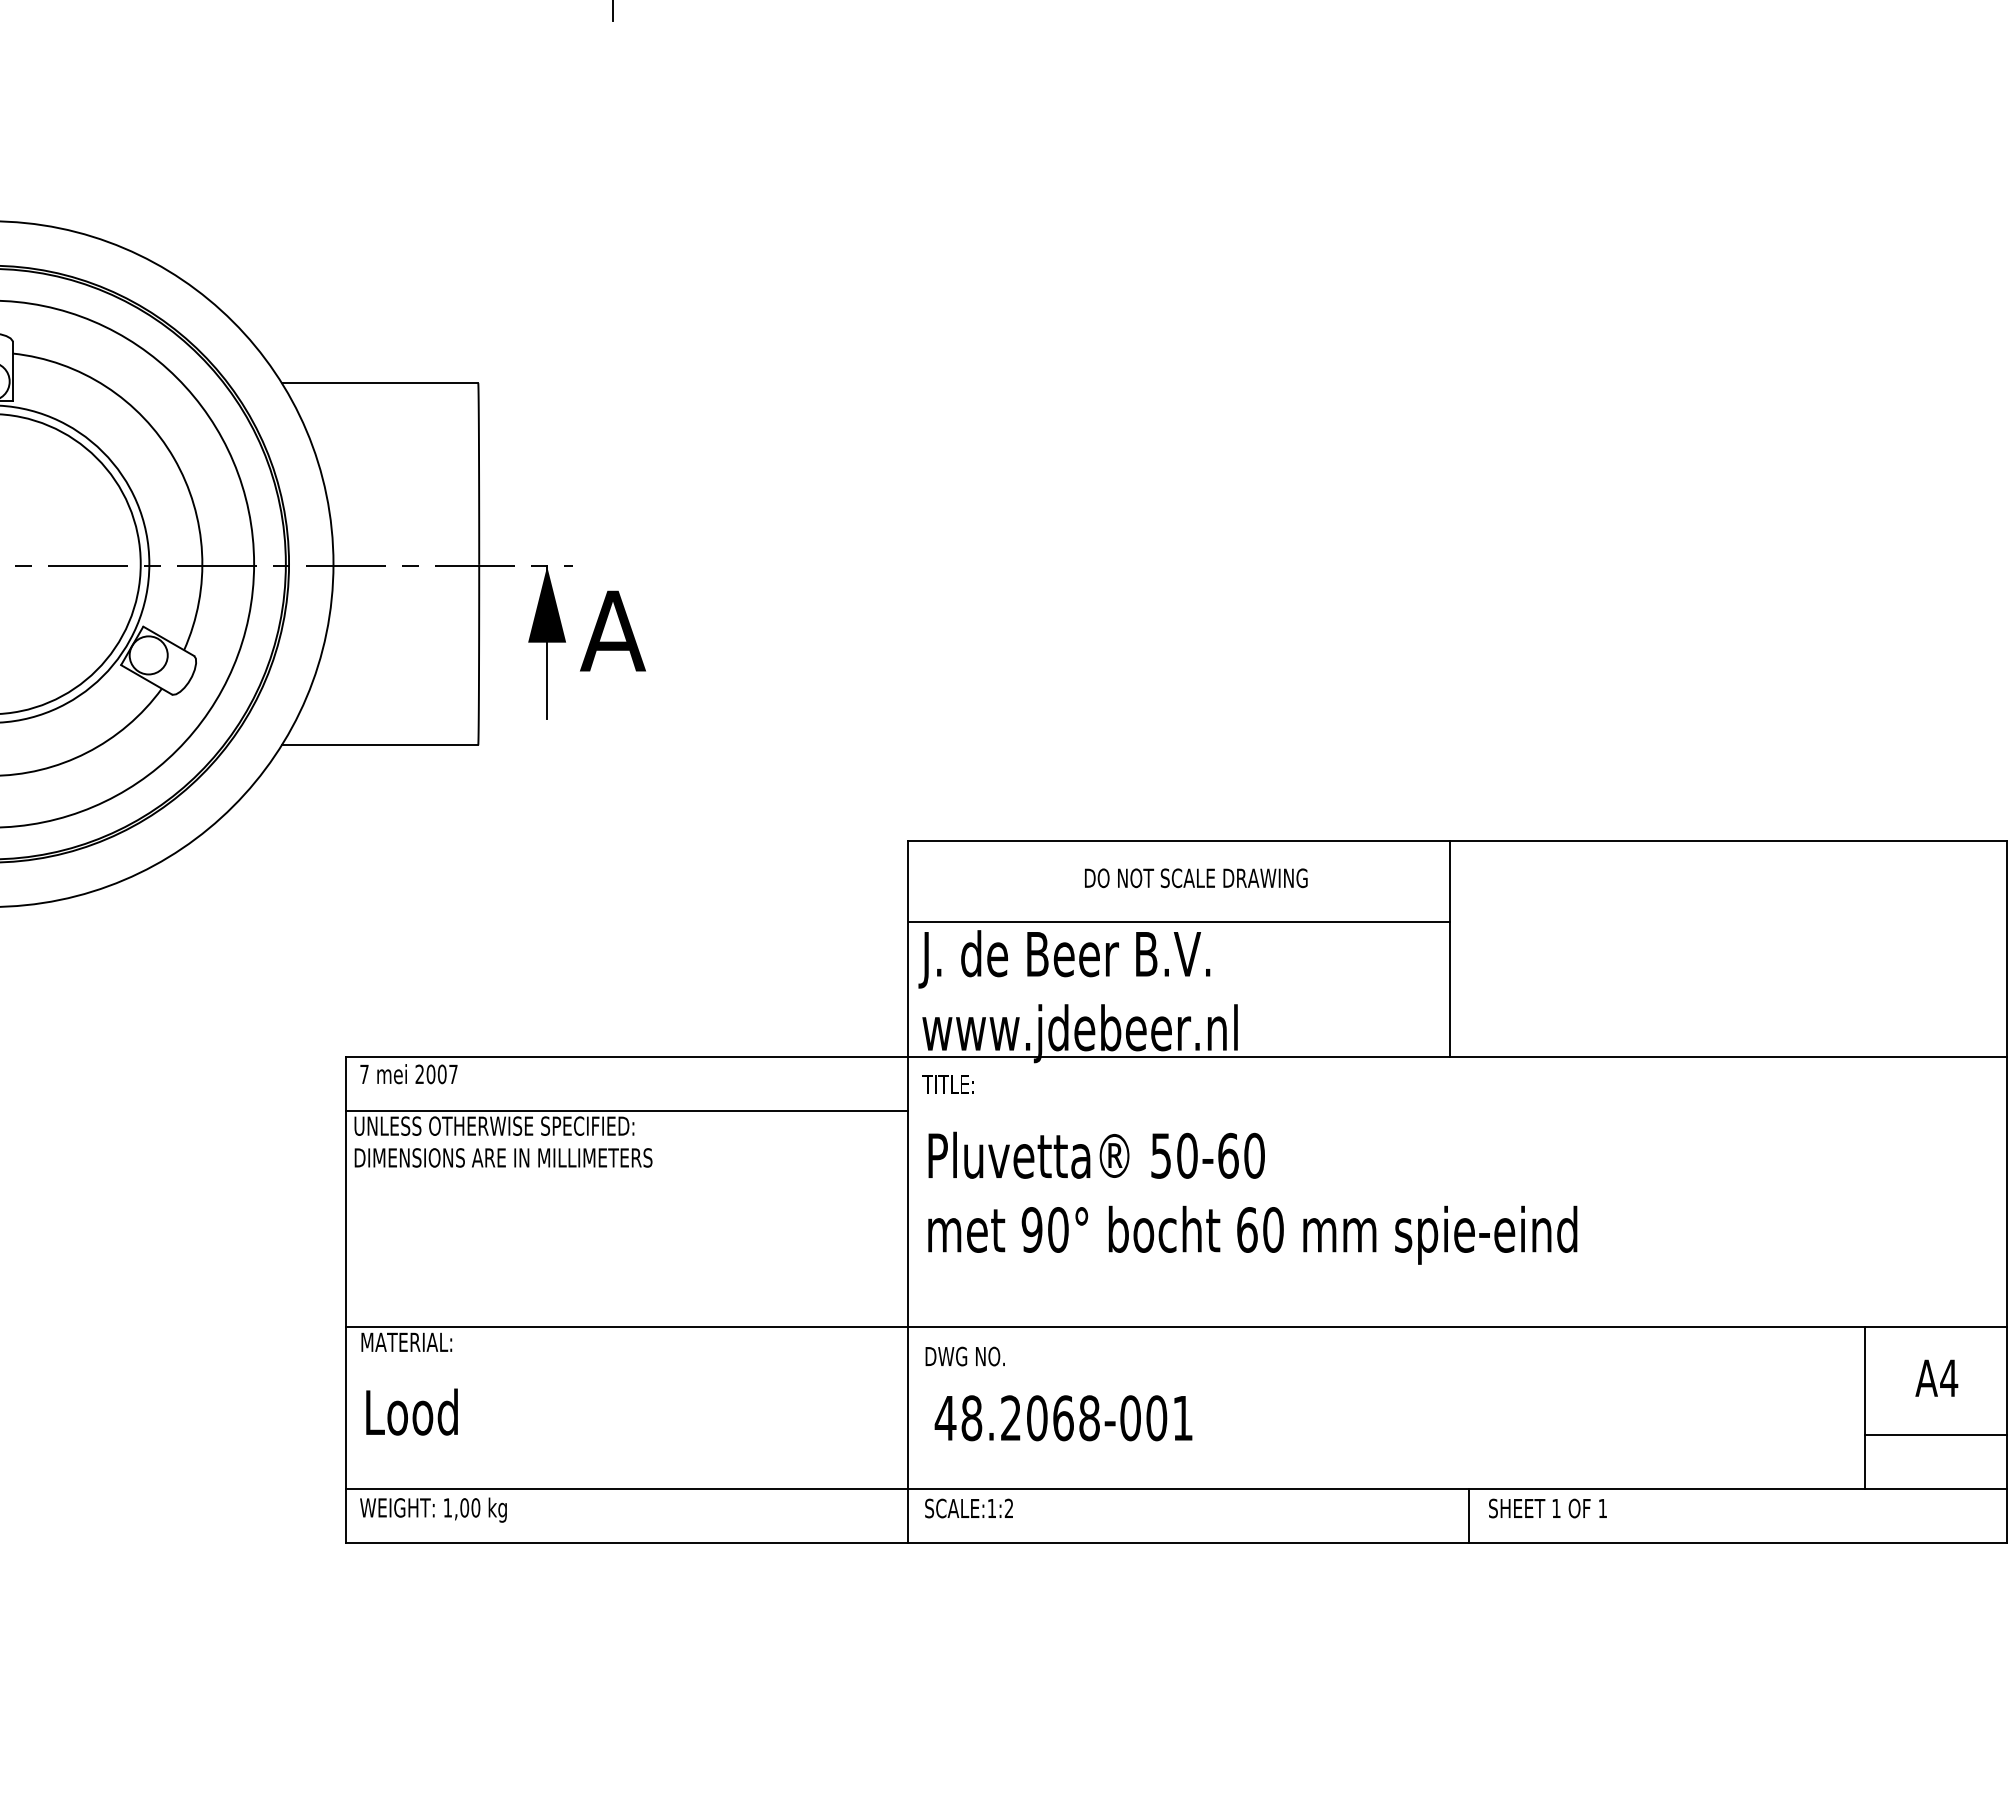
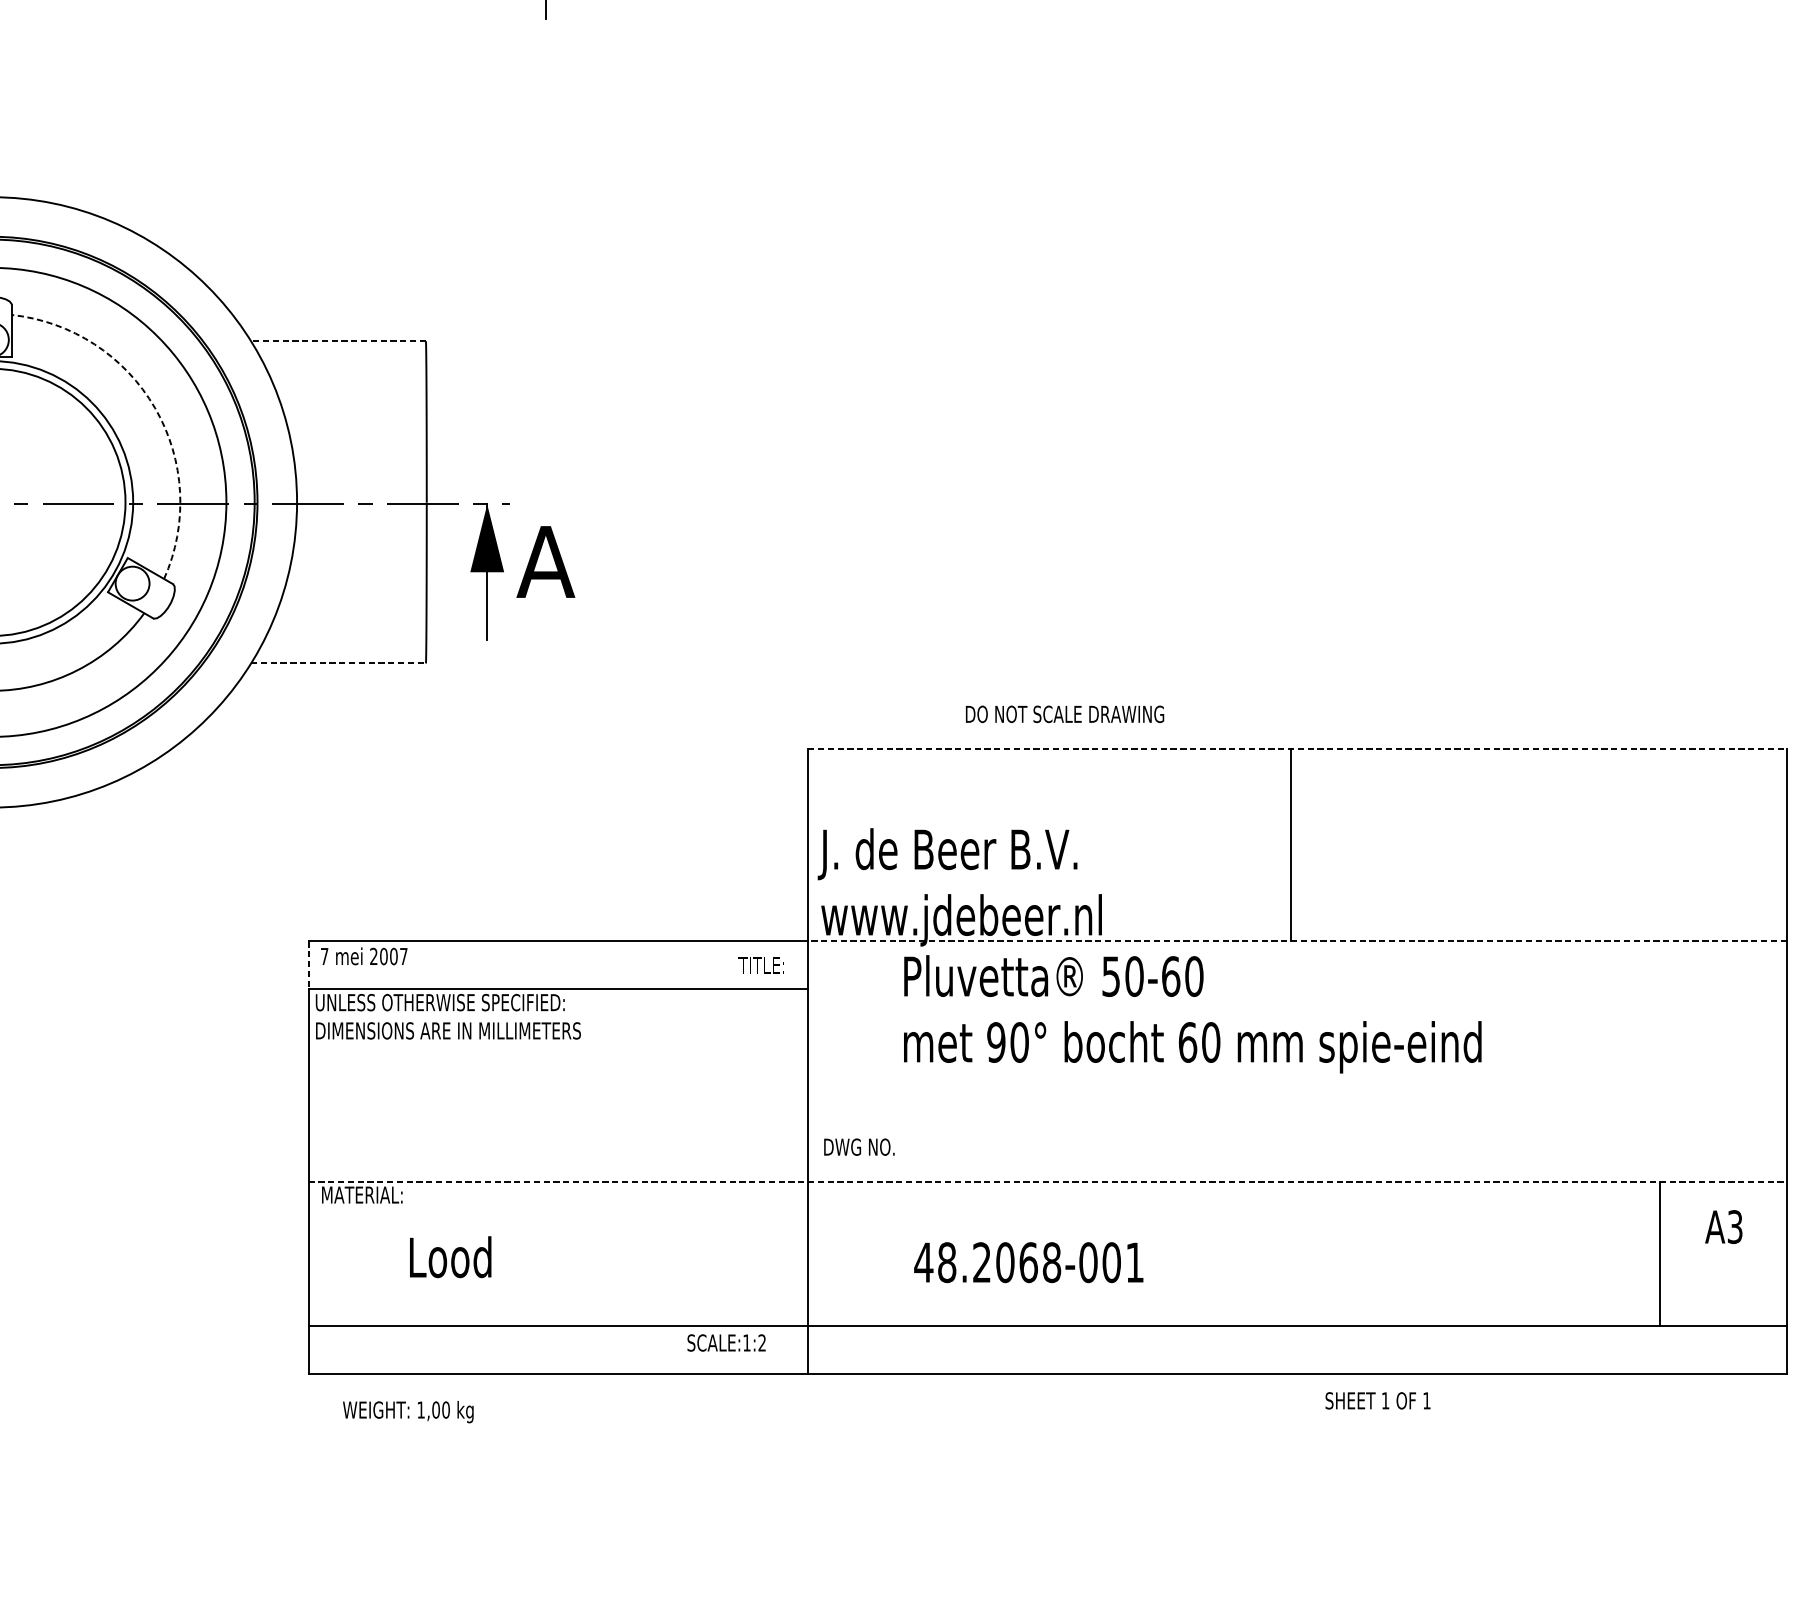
line: (379, 383) -> (338, 341), solid -> dashed
arc: (174, 458) -> (155, 408), solid -> dashed
line: (380, 745) -> (338, 663), solid -> dashed
line: (1457, 841) -> (1297, 749), solid -> dashed
text: (1196, 878) -> (1065, 714), moved
line: (1179, 922) -> (1050, 821), removed
line: (1457, 1057) -> (1297, 941), solid -> dashed
line: (346, 1084) -> (308, 965), solid -> dashed
text: (947, 1084) -> (760, 965), moved
text: (1252, 1197) -> (1192, 1013), moved
line: (1177, 1327) -> (1048, 1181), solid -> dashed
text: (964, 1356) -> (858, 1147), moved
text: (1949, 1378) -> (1735, 1227), A4 -> A3
text: (411, 1411) -> (450, 1256), moved
text: (1063, 1418) -> (1028, 1262), moved
line: (1936, 1435) -> (1723, 1277), removed
text: (968, 1508) -> (726, 1342), moved
text: (1547, 1508) -> (1377, 1400), moved
text: (433, 1509) -> (408, 1411), moved
line: (1469, 1516) -> (1308, 1350), removed

